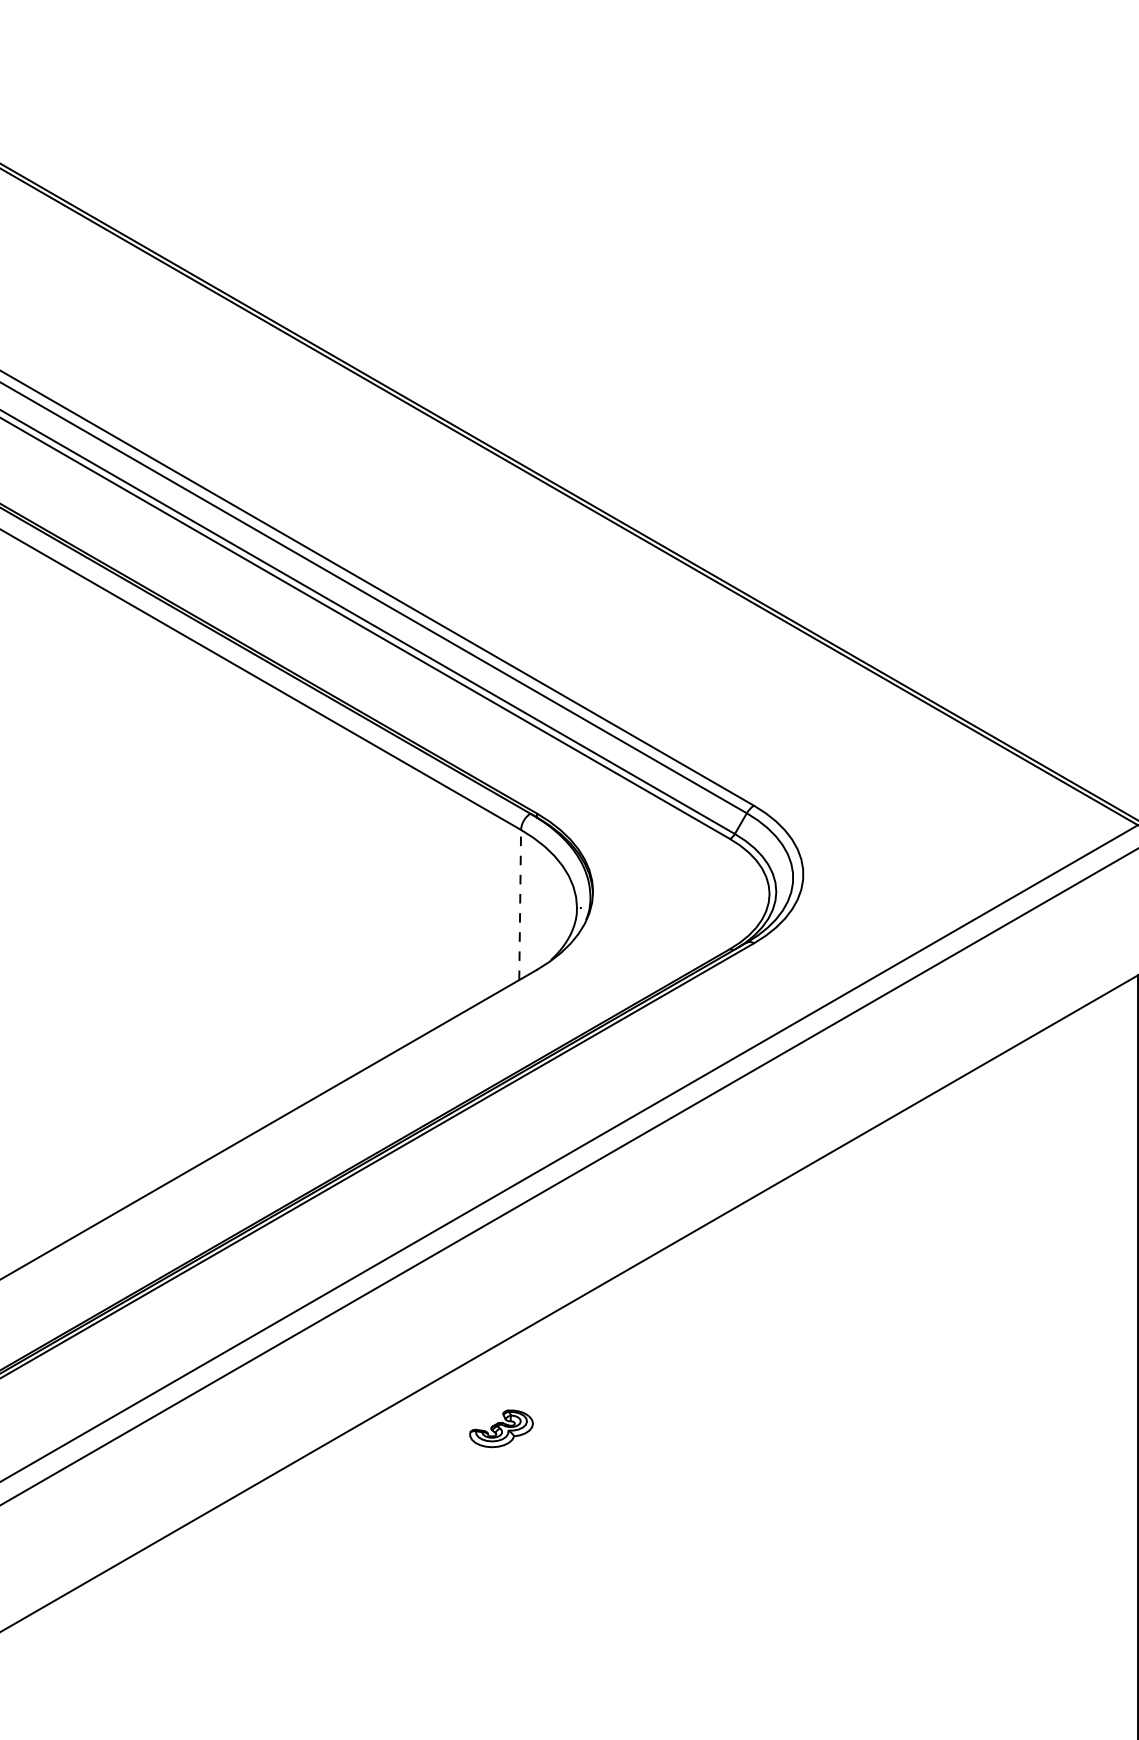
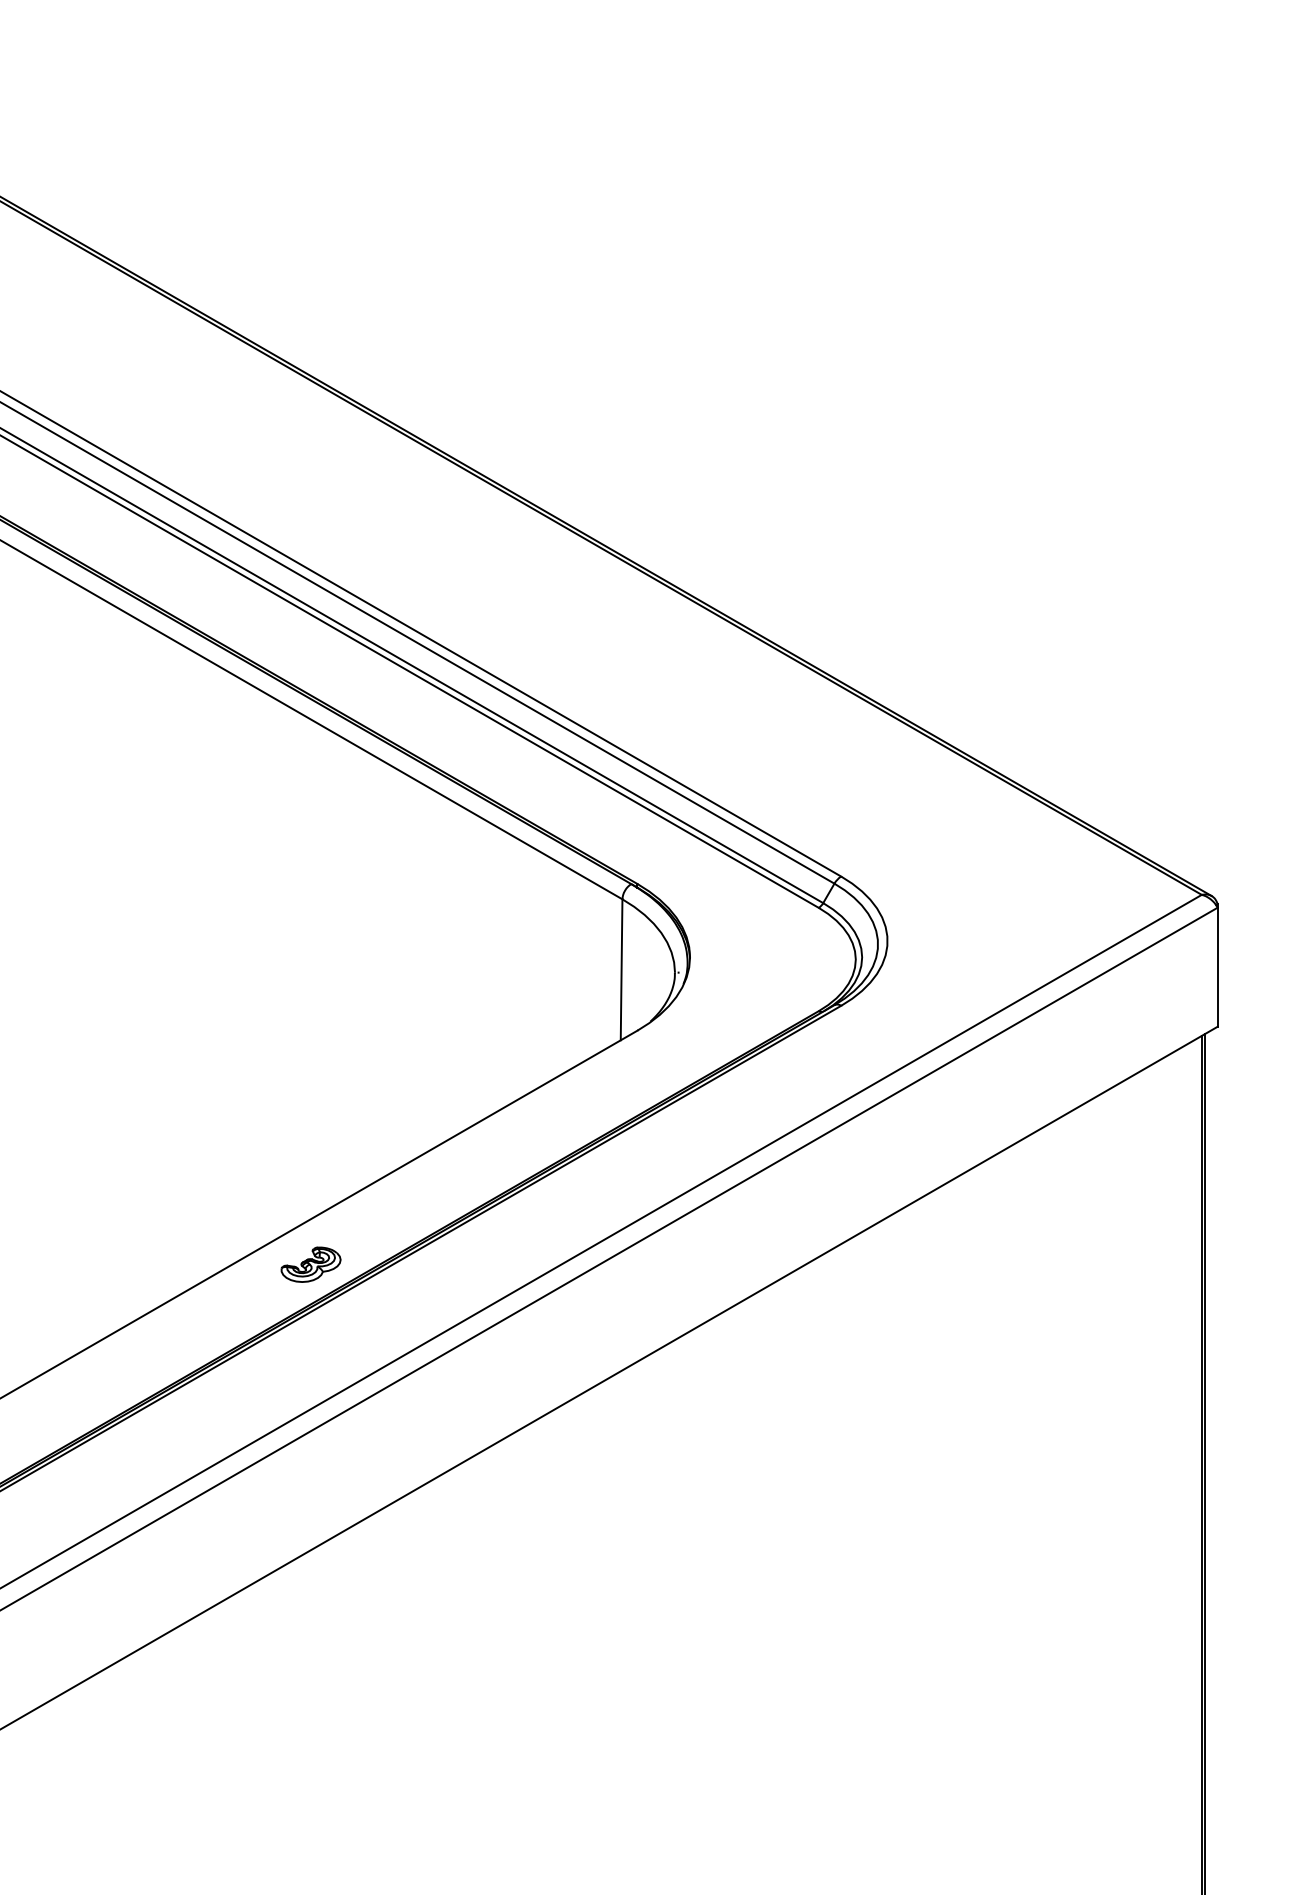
line: (520, 904) -> (621, 969), dashed -> solid
part: (500, 1428) -> (310, 1264), moved

